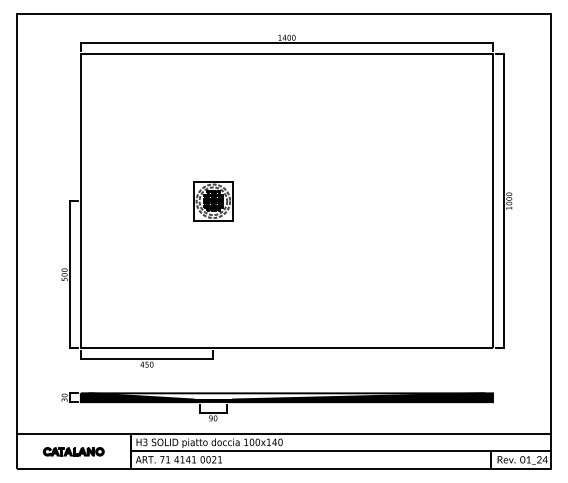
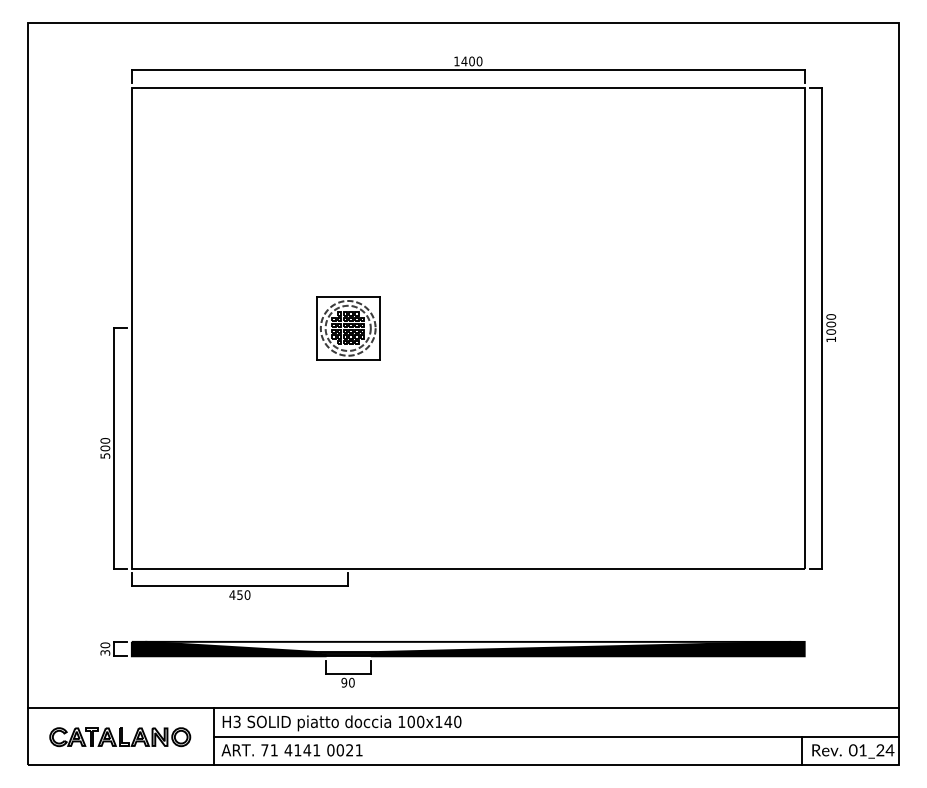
part: (73, 451) -> (119, 736), size x1.43

